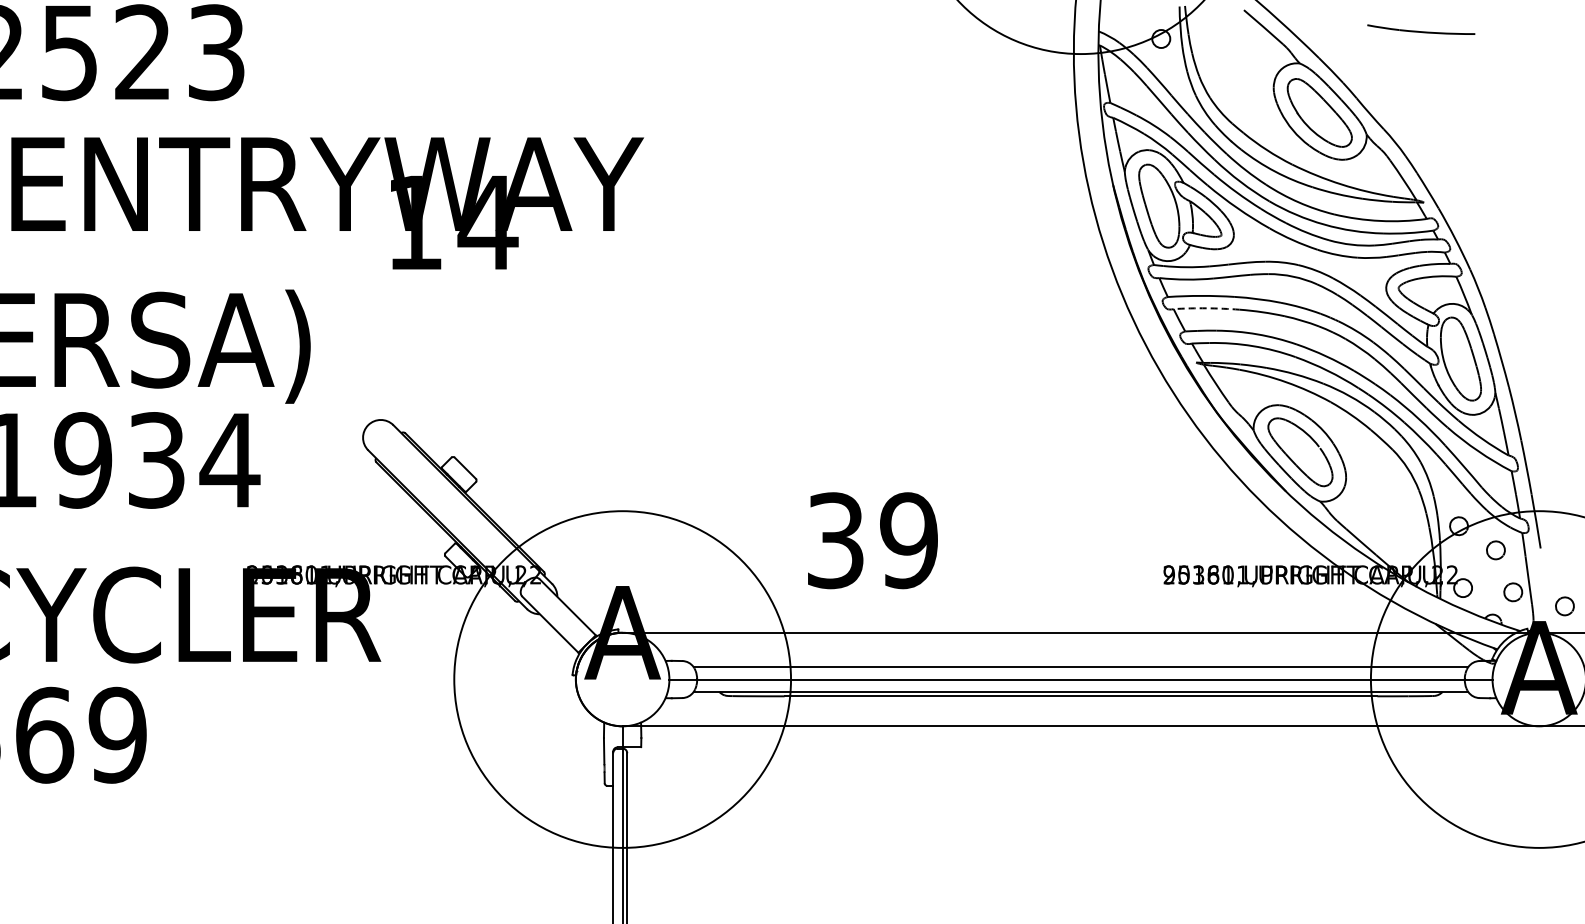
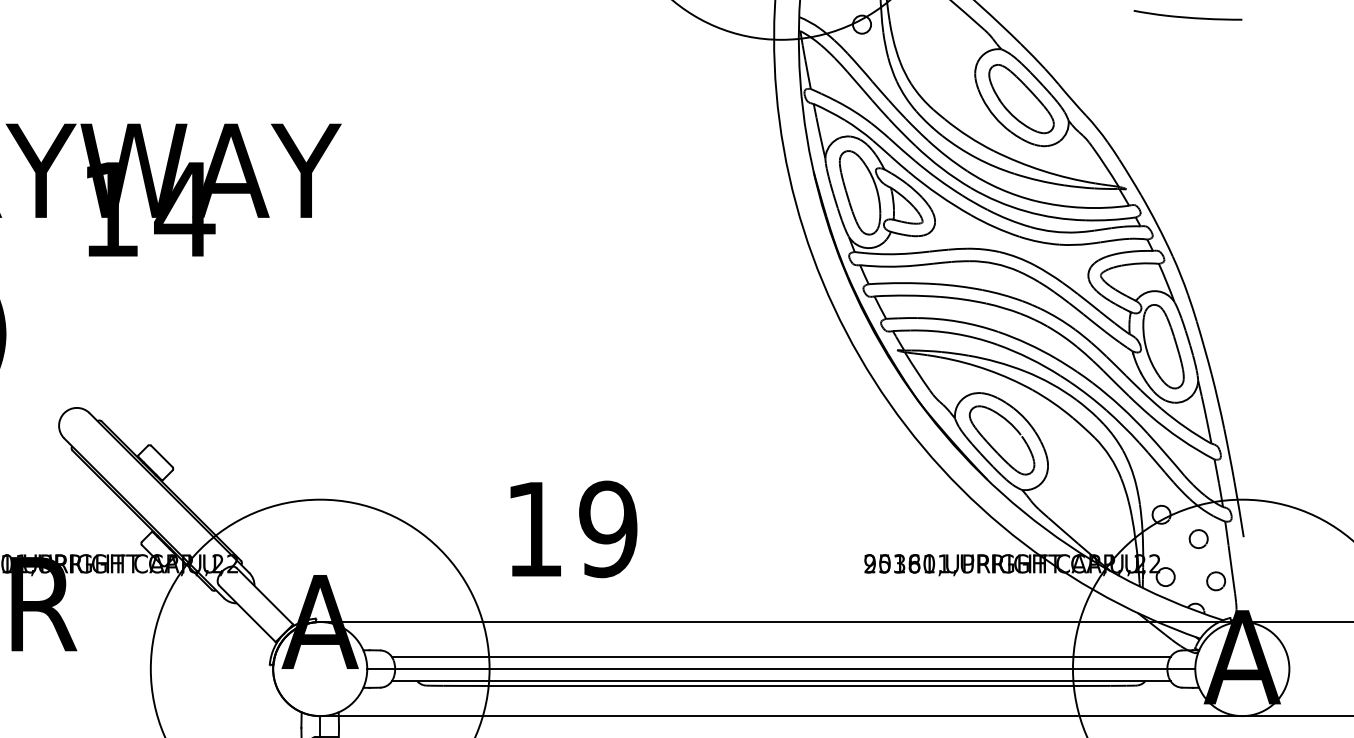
part: (1421, 29) -> (1188, 15), moved
arc: (1206, 308) -> (907, 295), dashed -> solid
text: (835, 540) -> (534, 529), 39 -> 19
part: (1564, 606) -> (1267, 595), removed

